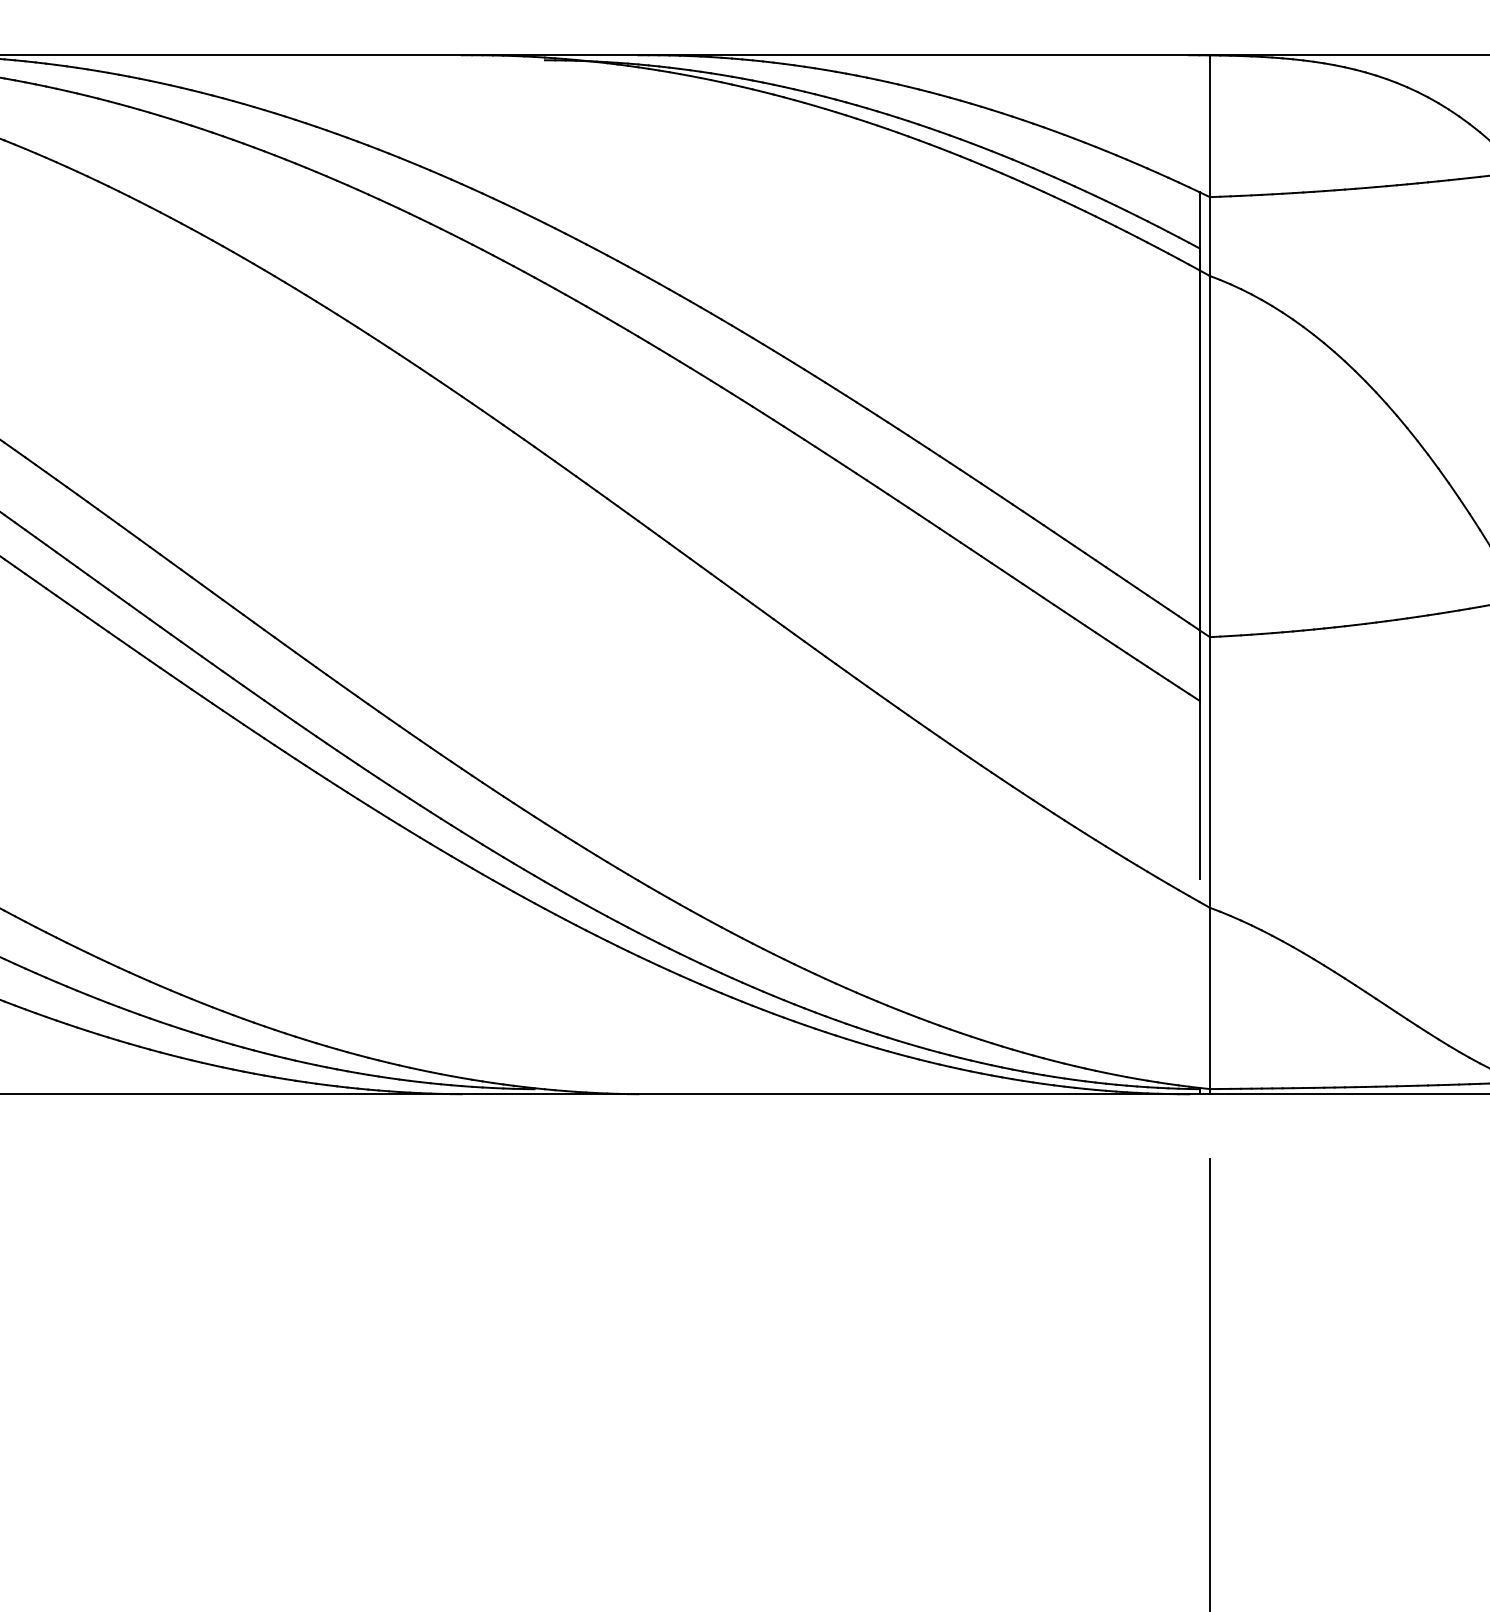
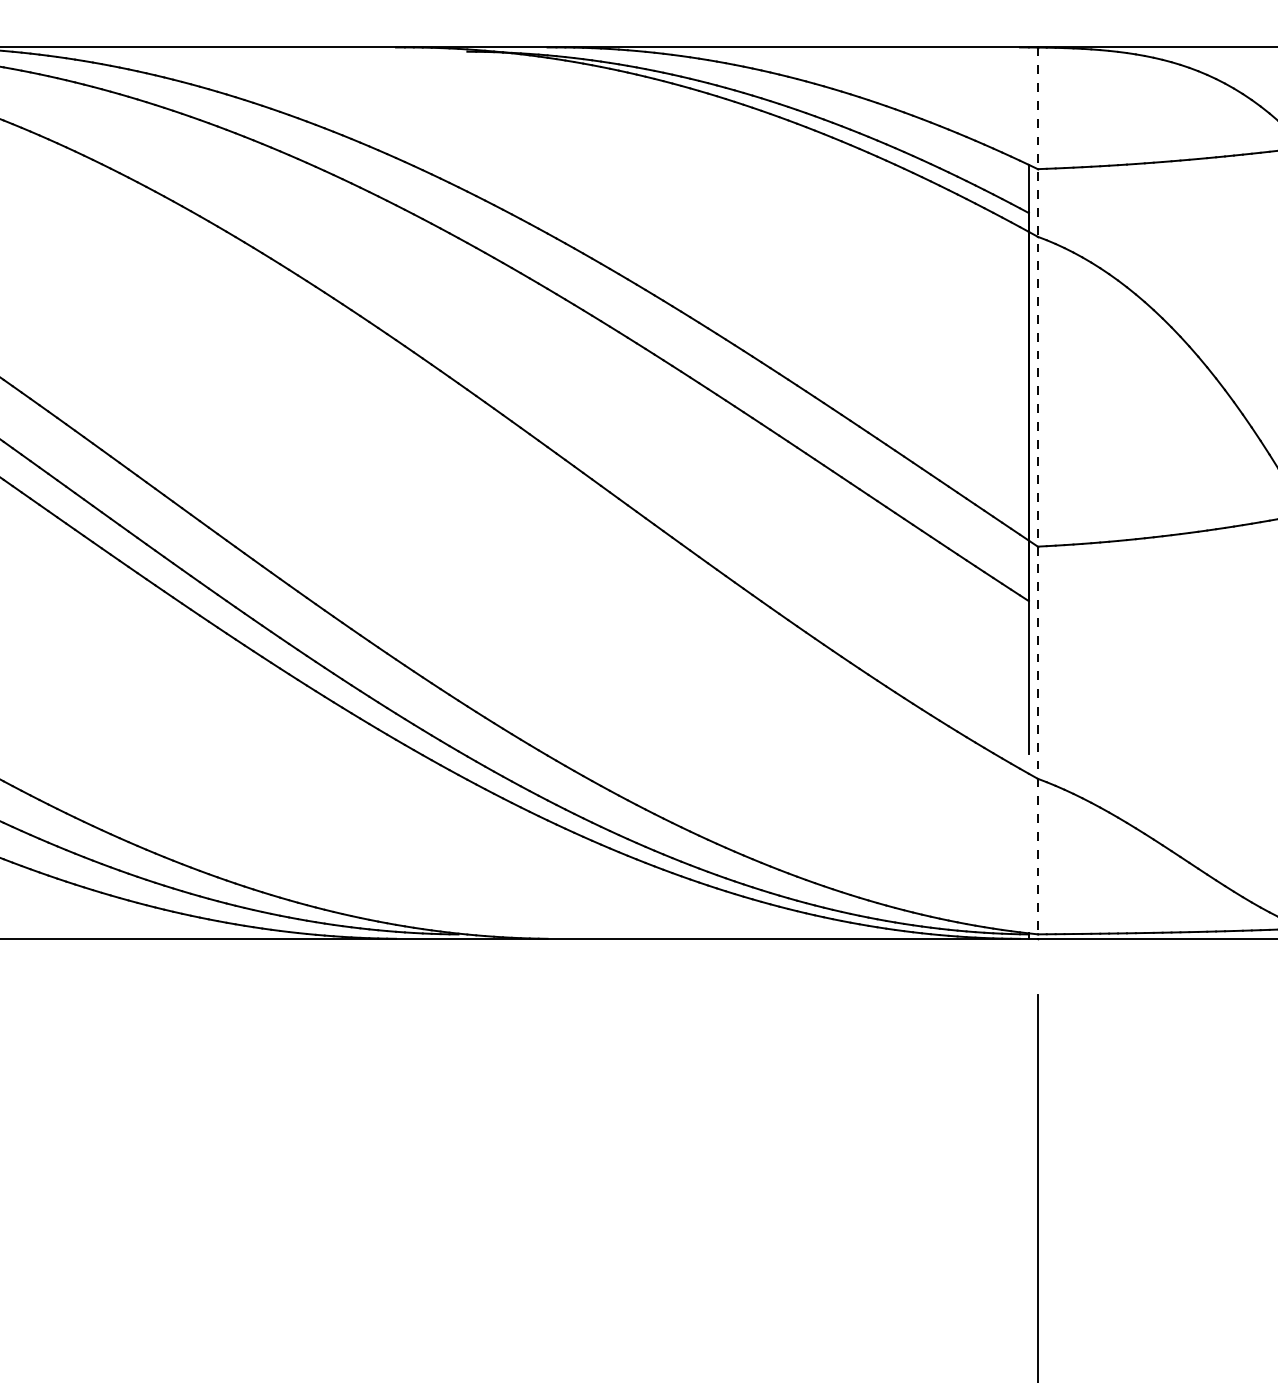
line: (1209, 574) -> (1037, 492), solid -> dashed

